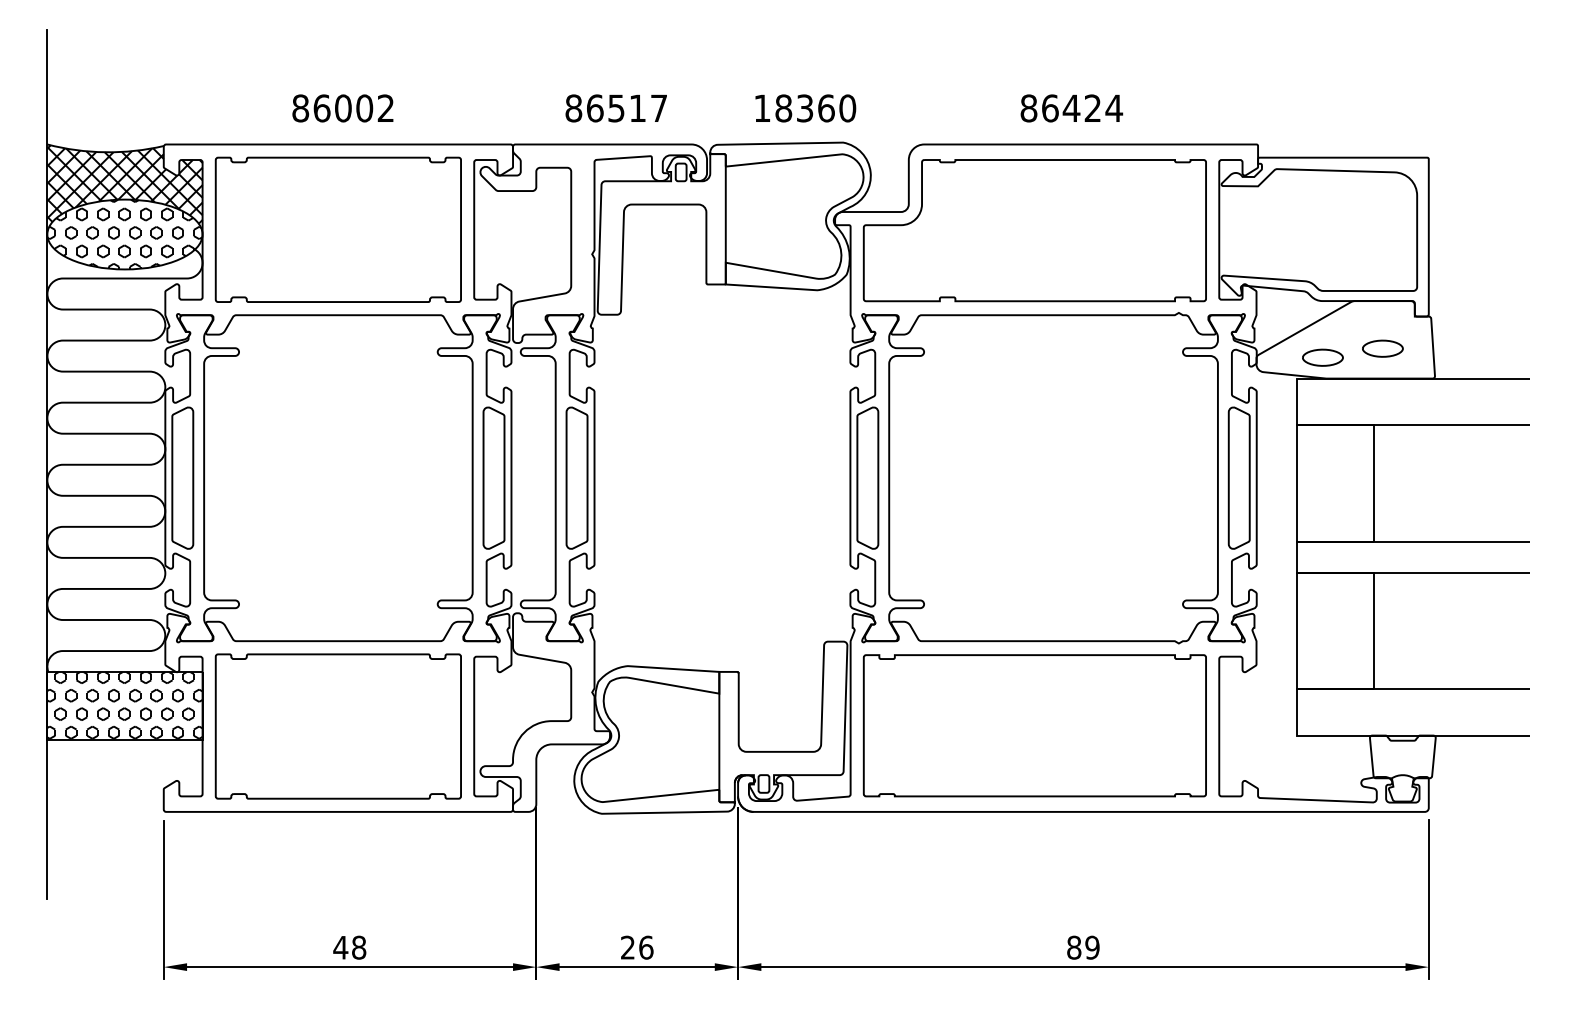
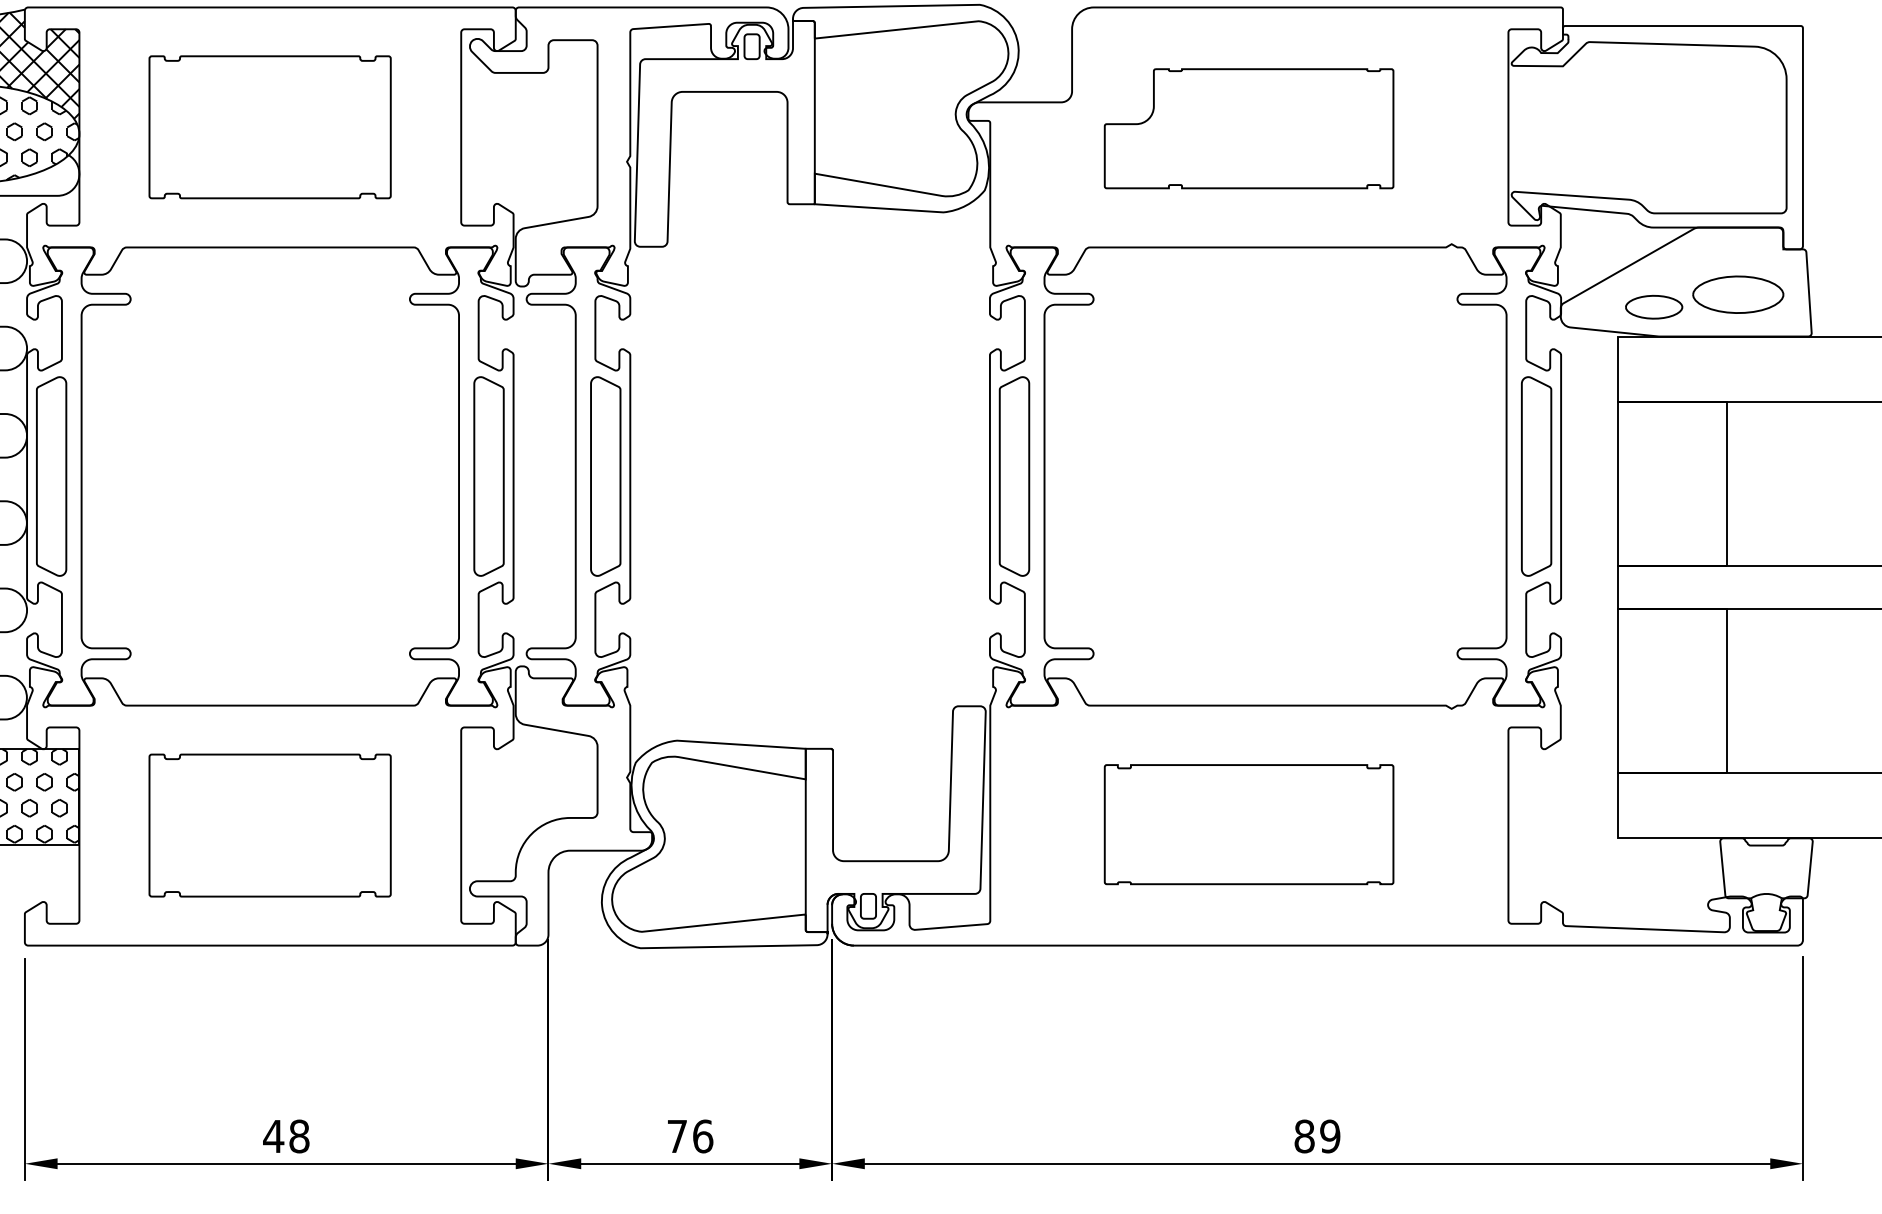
part: (337, 229) -> (269, 126), size x0.7
part: (1034, 230) -> (1248, 128), size x0.6
part: (1382, 348) -> (1737, 294), size x1.6
part: (1034, 725) -> (1248, 824), size x0.6
part: (337, 726) -> (269, 825), size x0.7
text: (627, 947) -> (676, 1136), 26 -> 76

